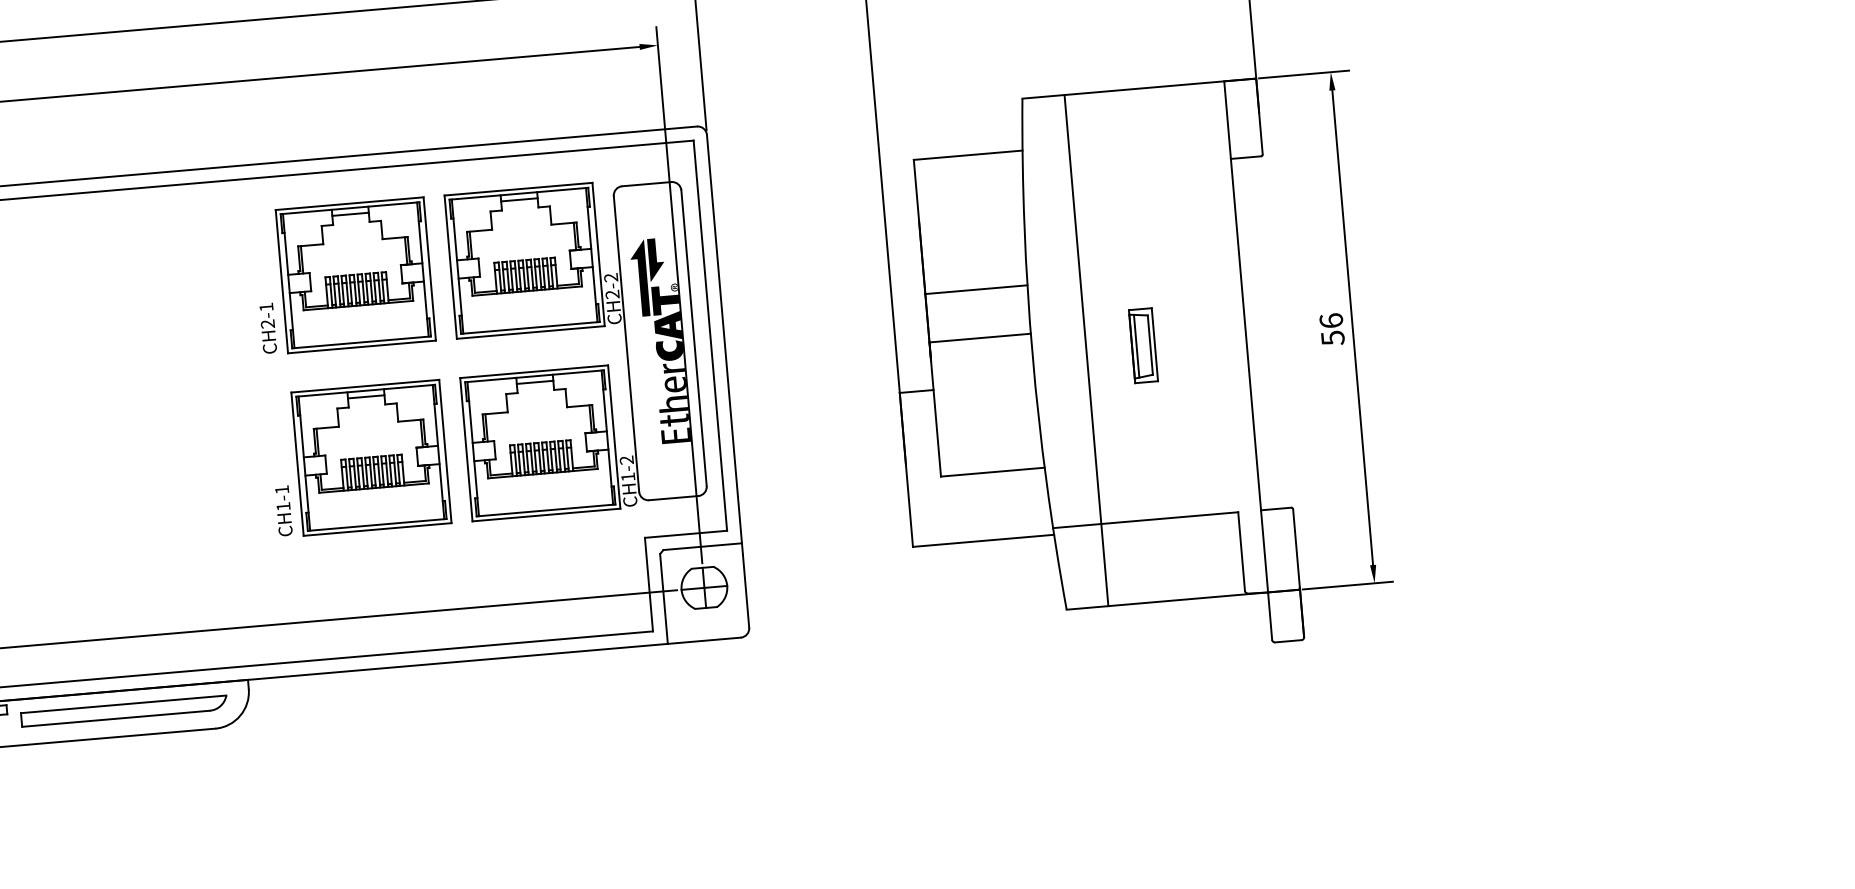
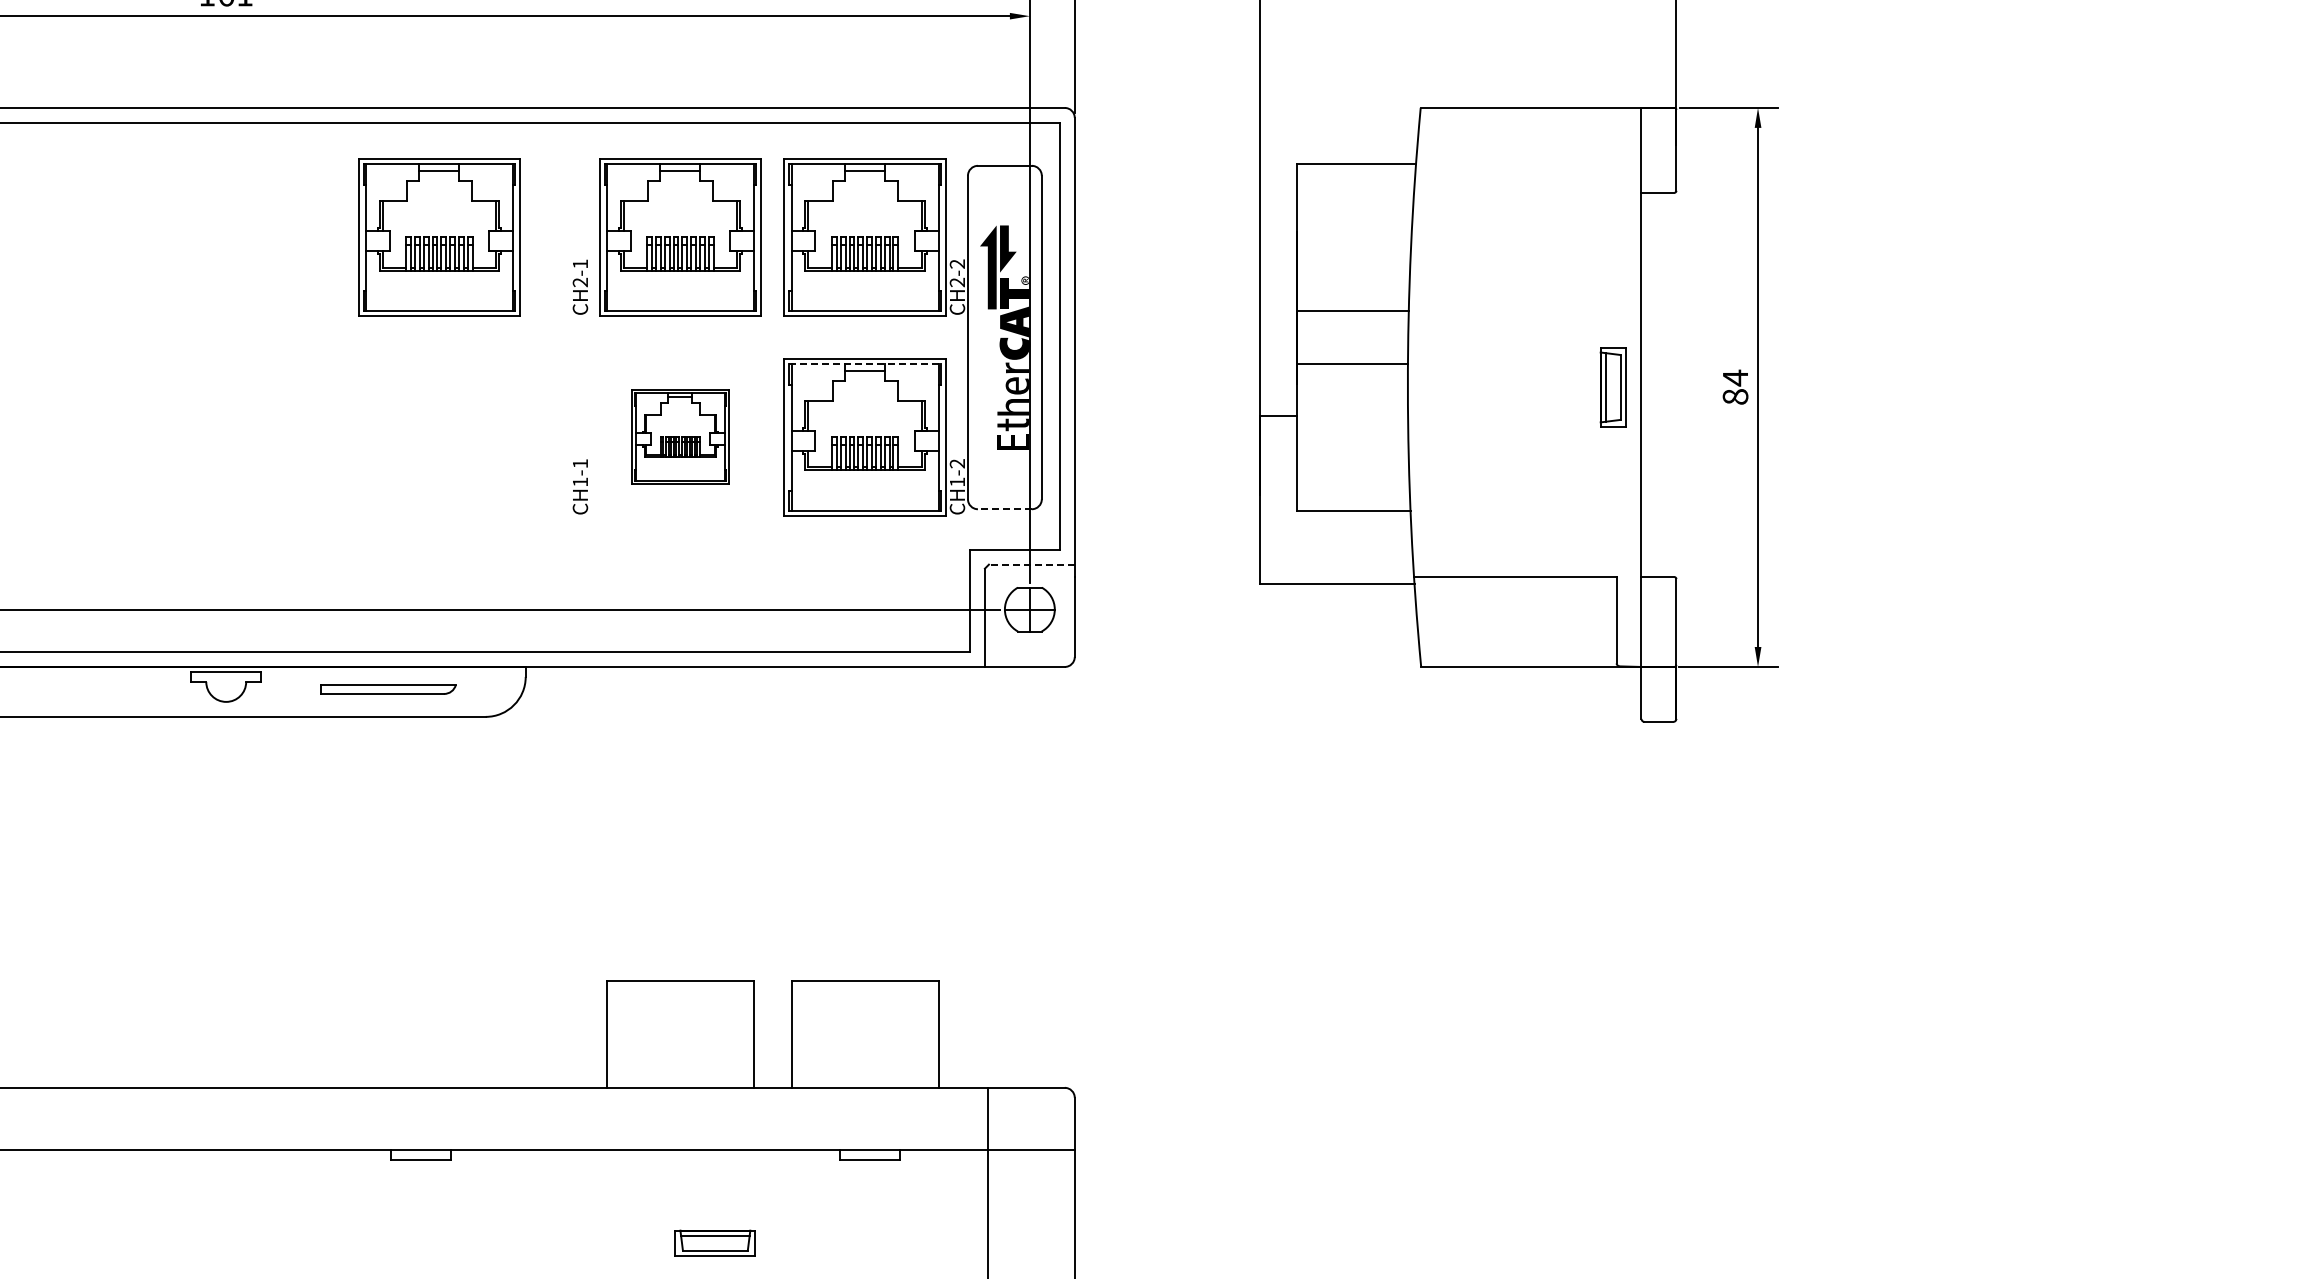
part: (135, 294) -> (439, 237), added
text: (1332, 329) -> (1735, 387), 56 -> 84
part: (1142, 345) -> (1612, 387), moved
line: (1086, 349) -> (1466, 386), removed
line: (534, 376) -> (865, 364), solid -> dashed
part: (371, 457) -> (680, 437), size x0.6
line: (673, 498) -> (1004, 509), solid -> dashed
line: (702, 546) -> (1031, 564), solid -> dashed
part: (124, 711) -> (388, 689), size x0.6

